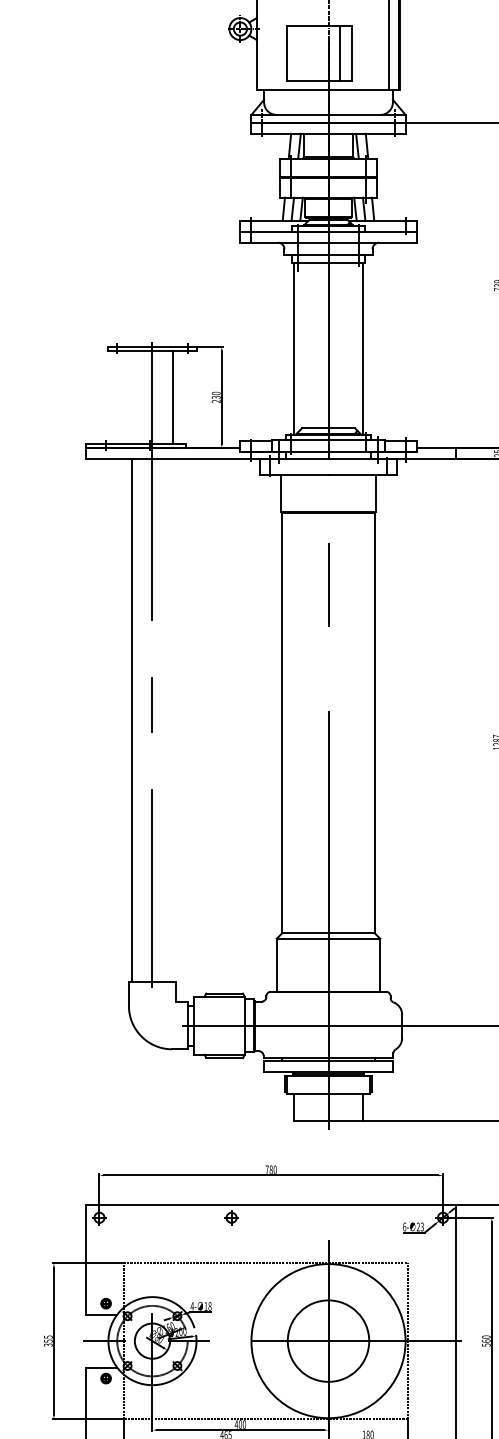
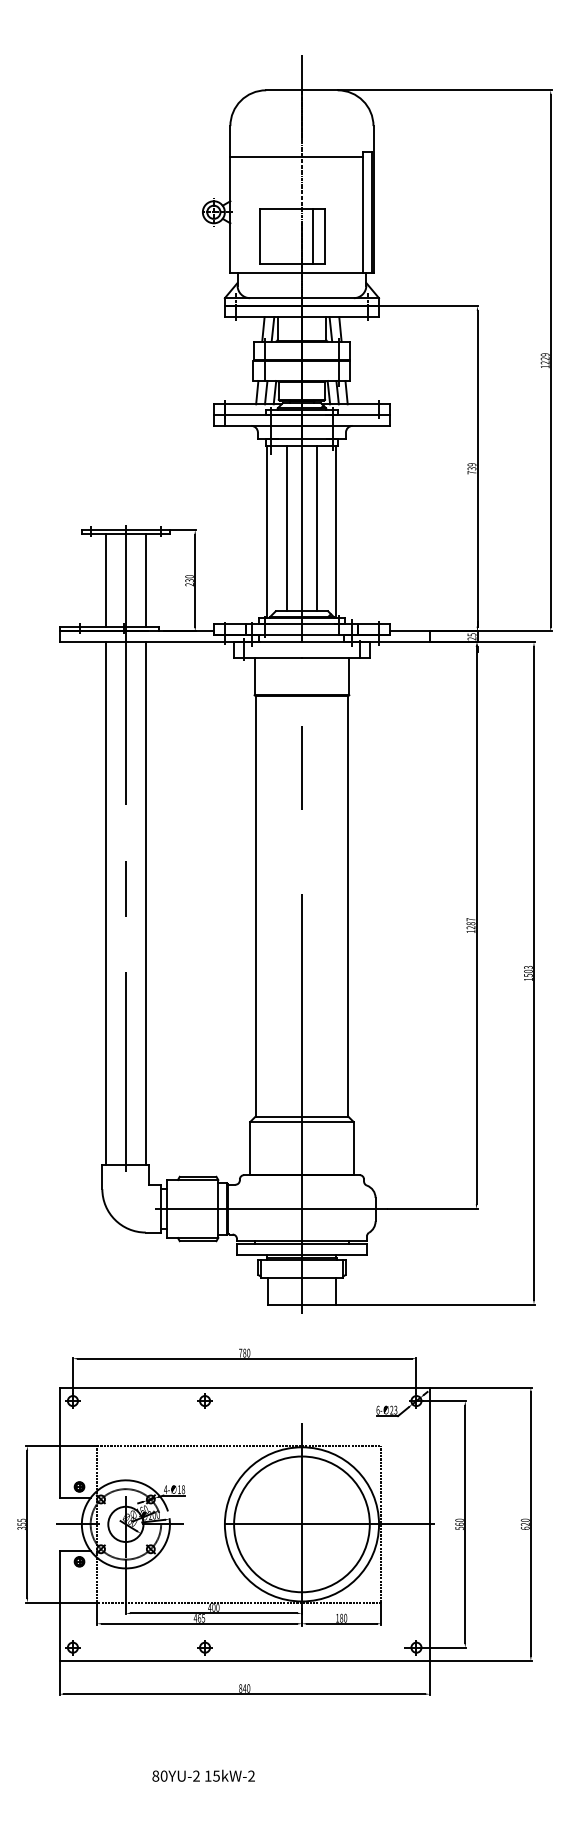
line: (313, 345) -> (286, 528), added
line: (344, 345) -> (317, 528), added
line: (132, 397) -> (105, 580), added
line: (172, 720) -> (145, 903), added
circle: (328, 1341) -> (301, 1524), size x1.67

